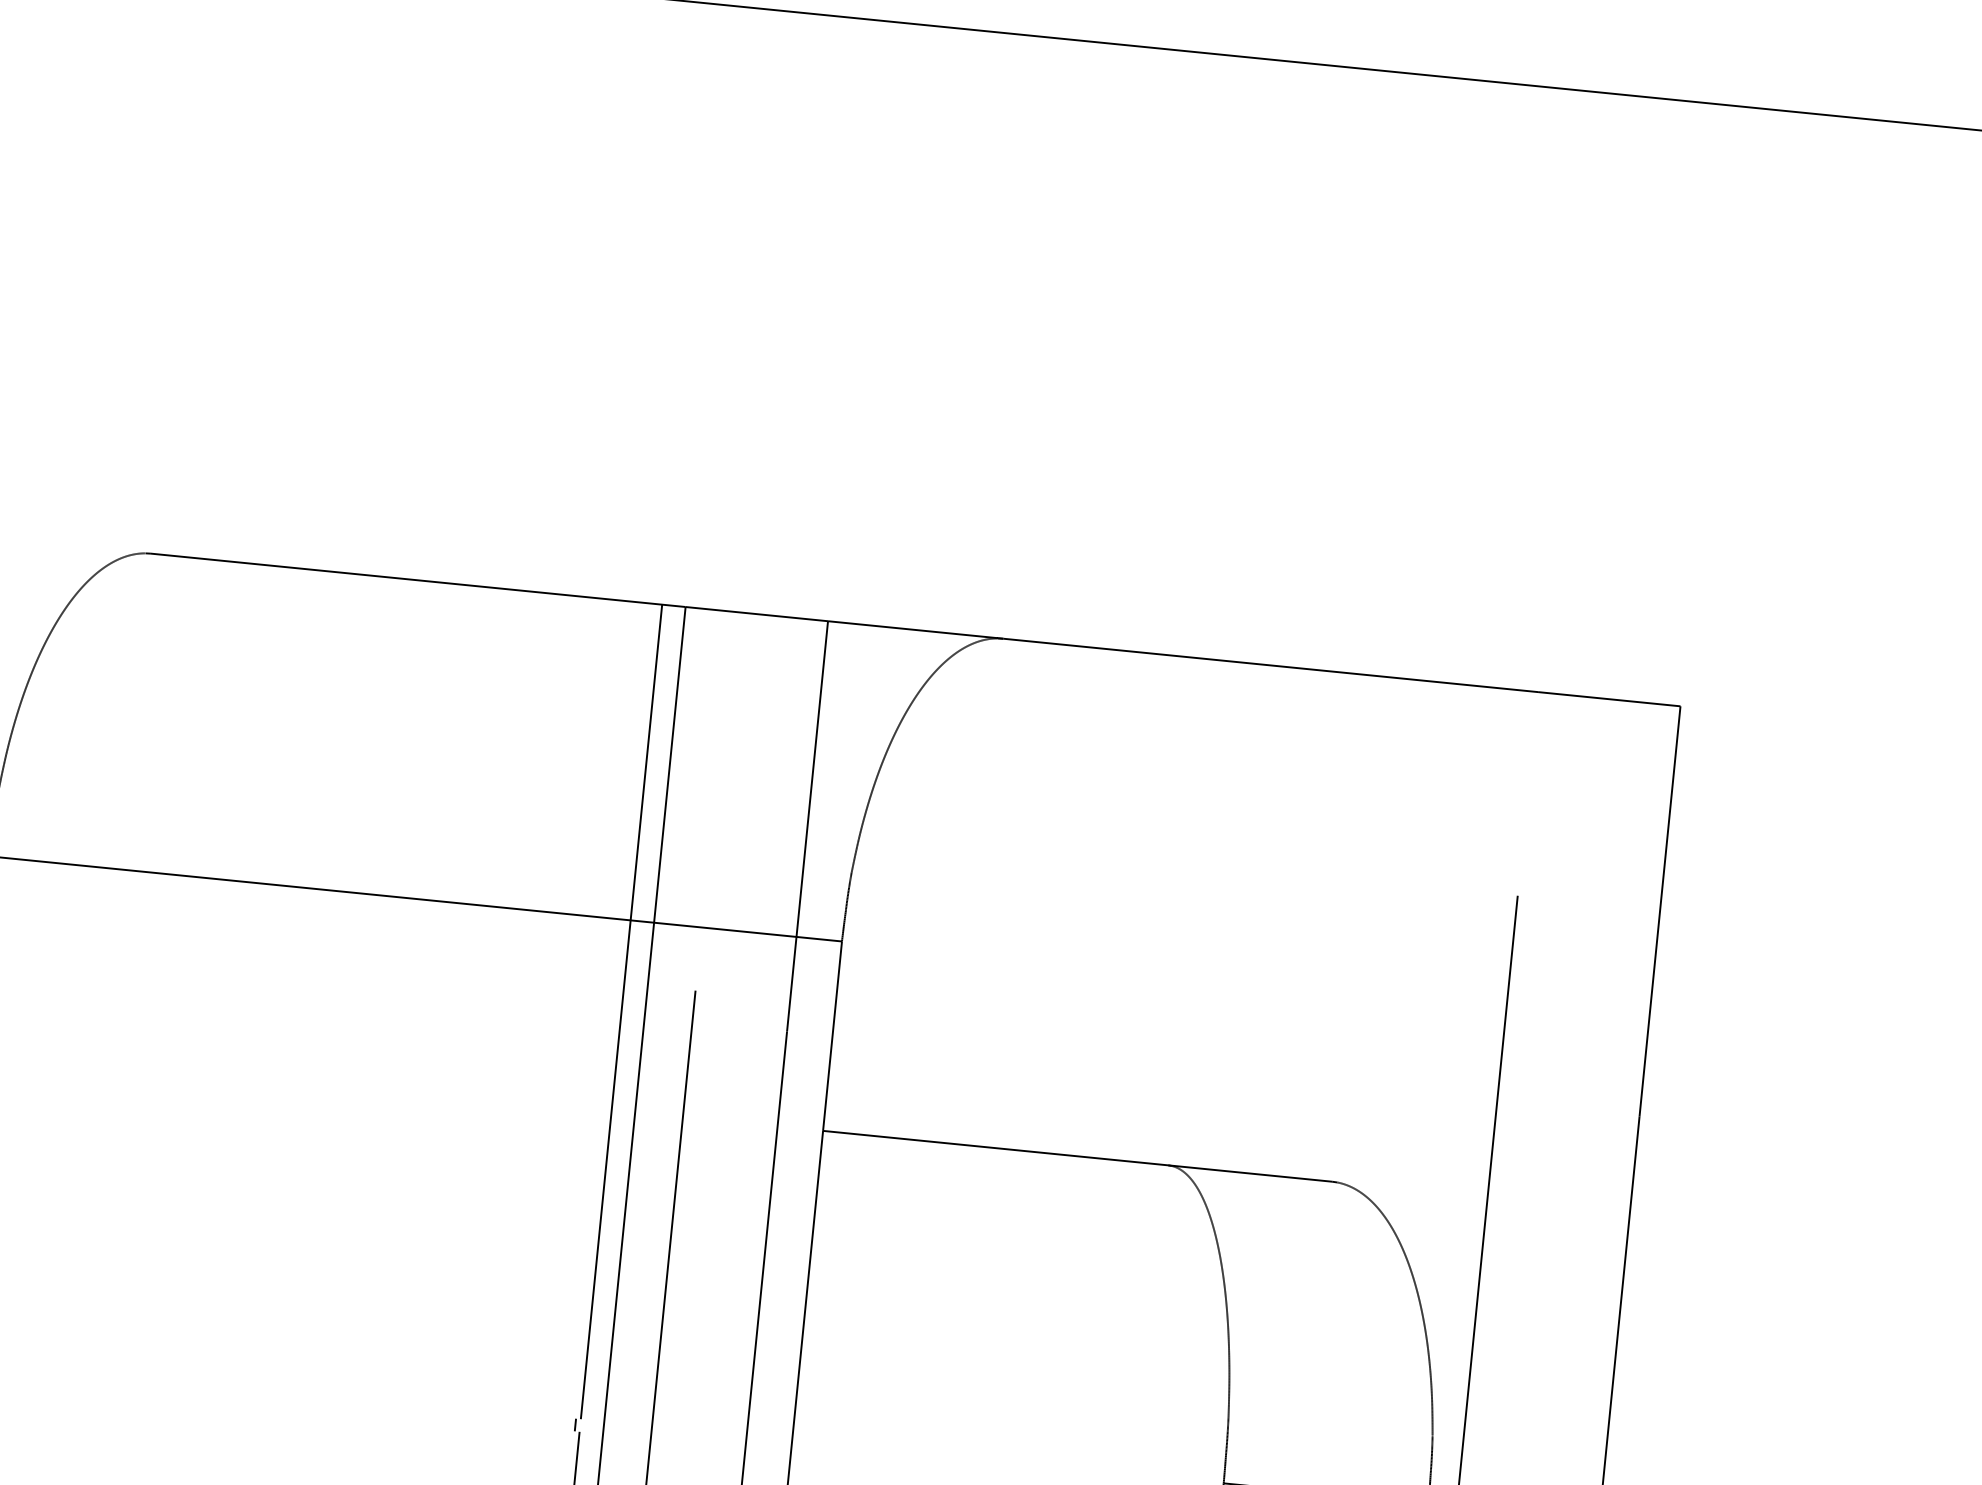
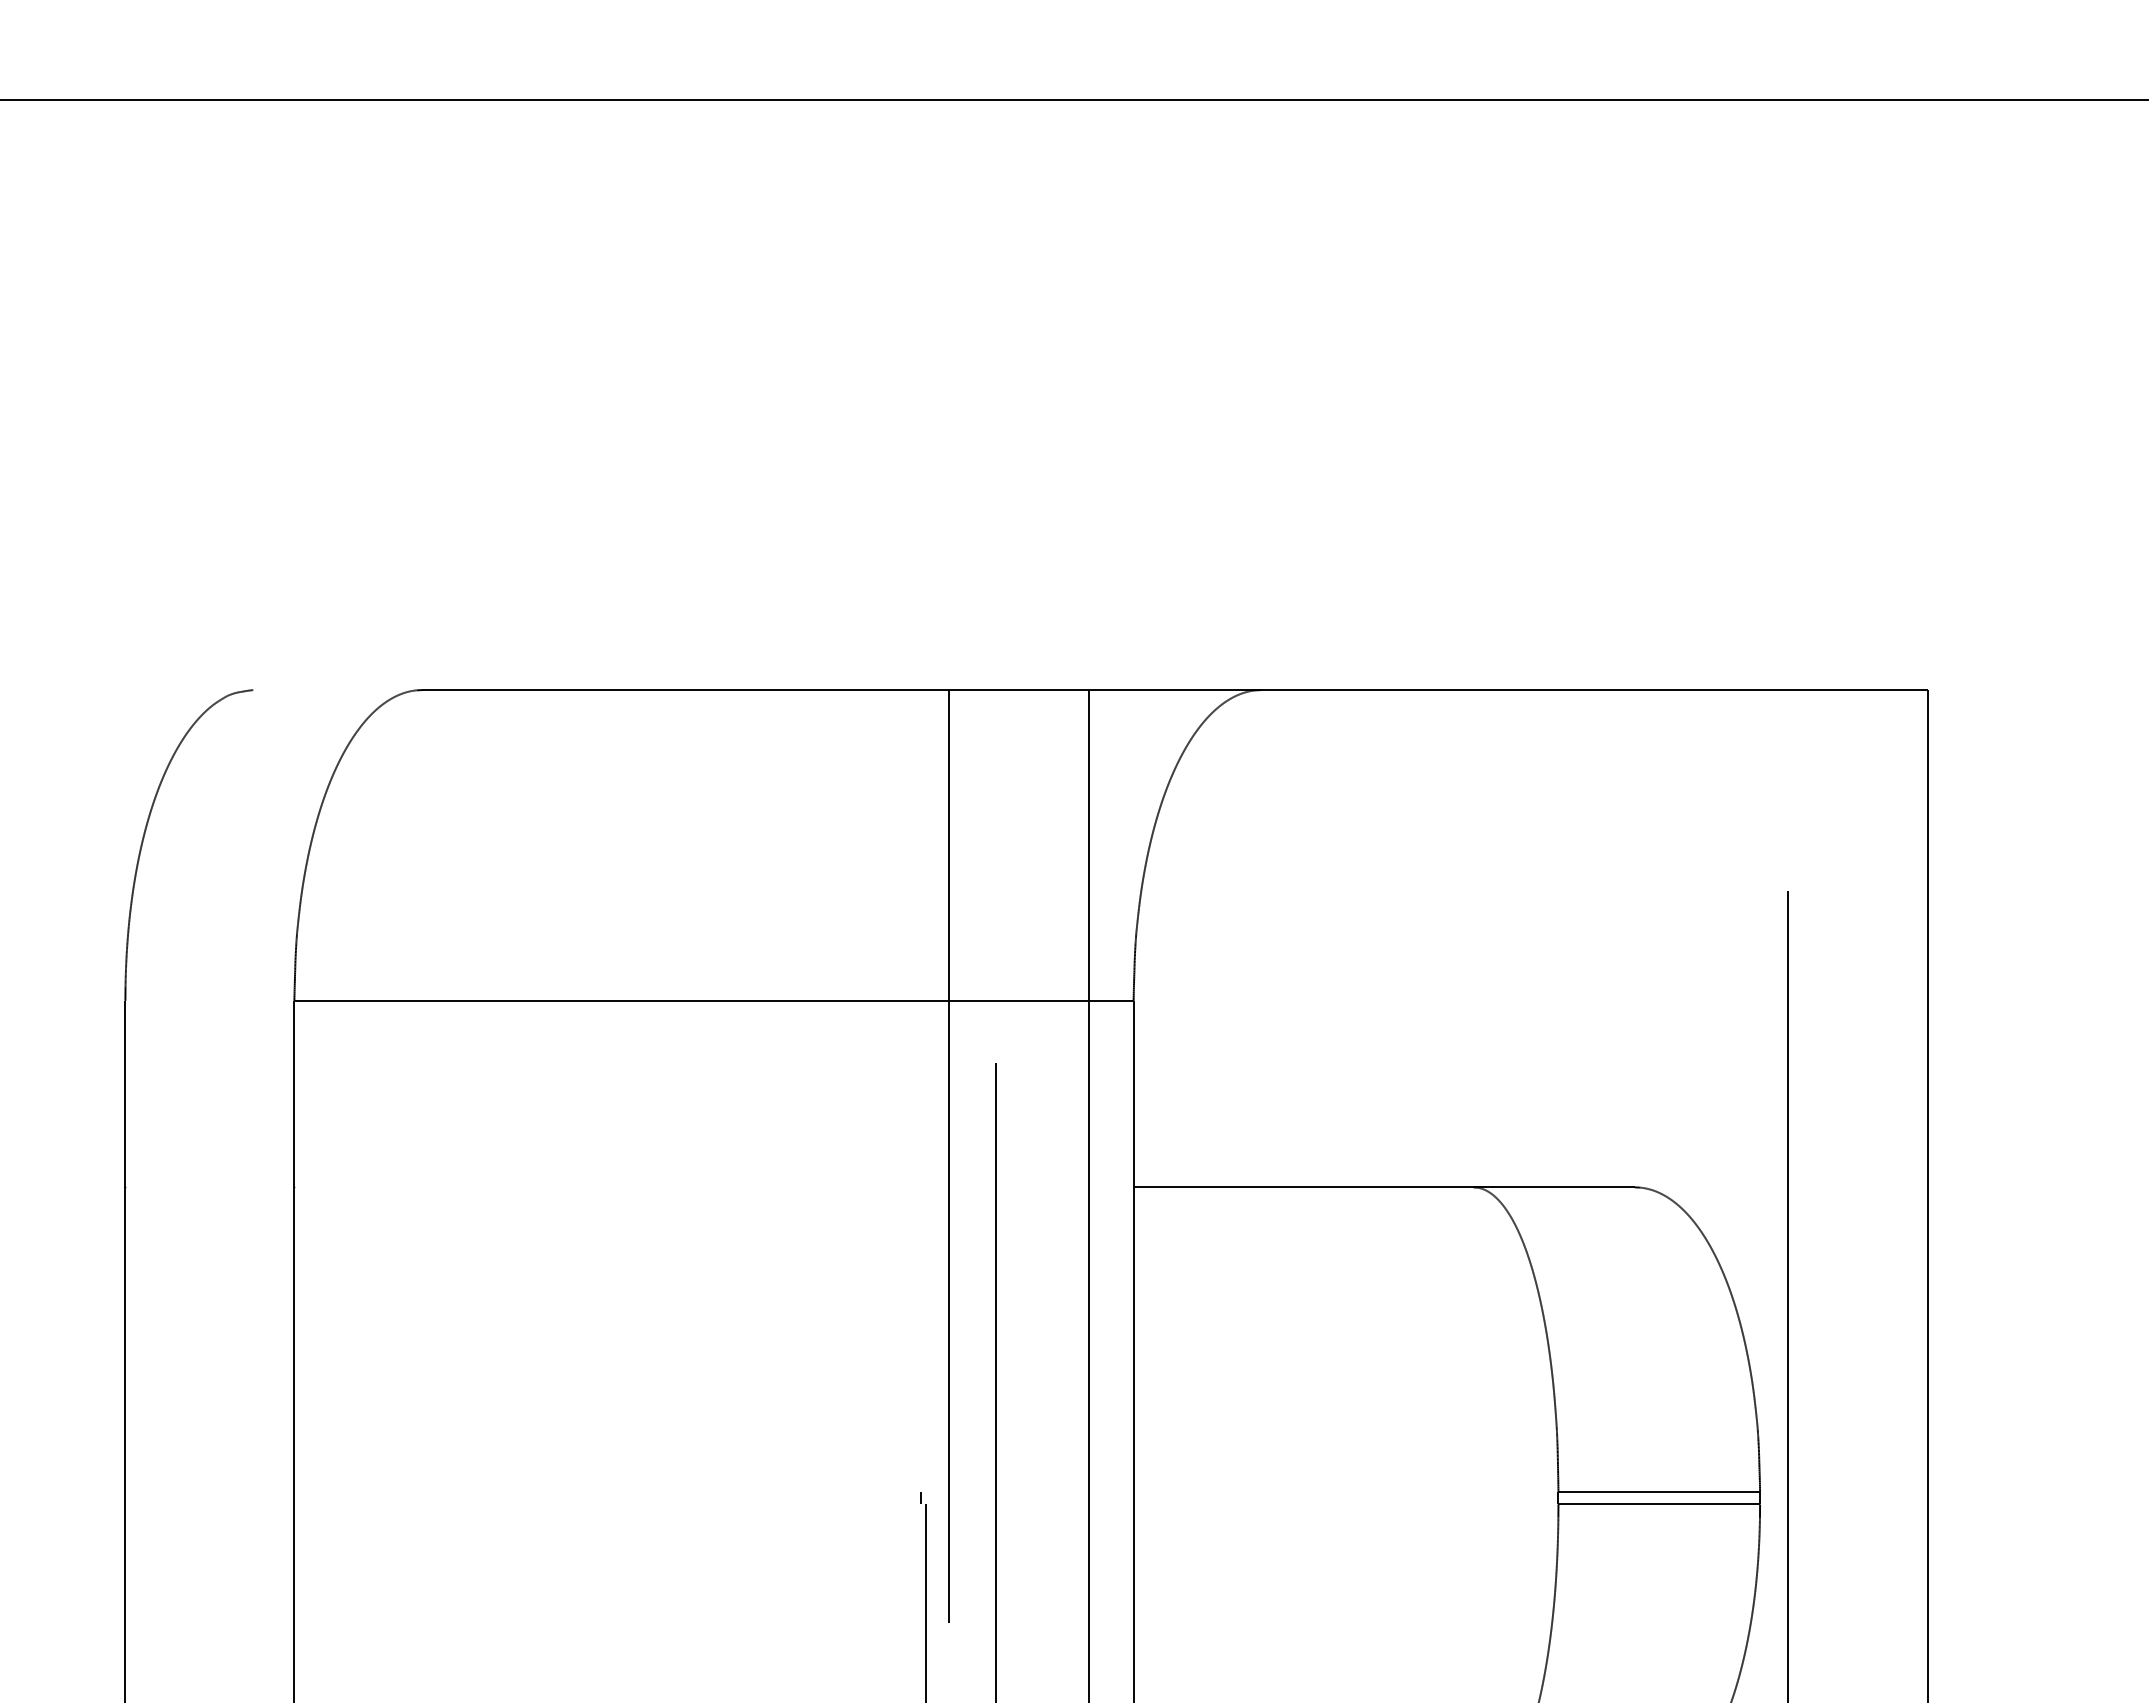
line: (621, 1011) -> (925, 1090), removed

